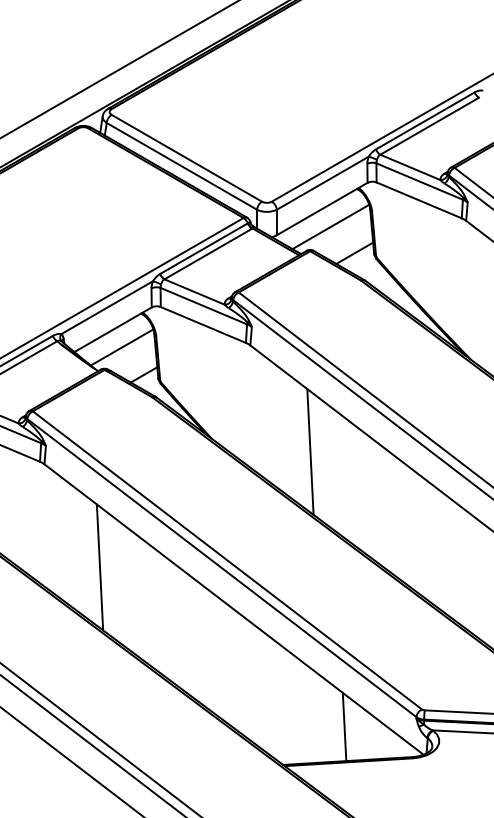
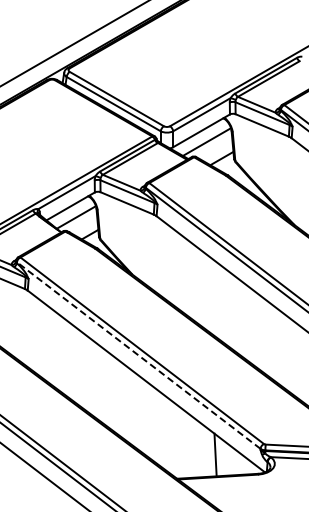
line: (310, 451) -> (194, 282), removed
line: (99, 566) -> (62, 354), removed
line: (221, 567) -> (138, 355), solid -> dashed

